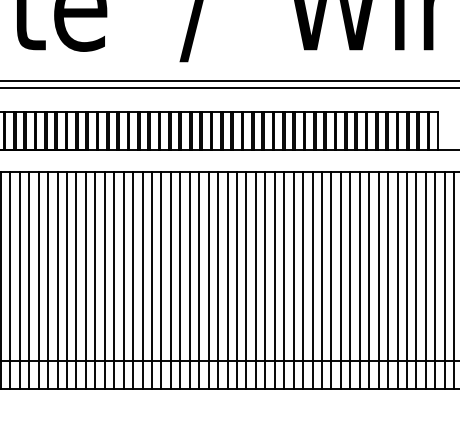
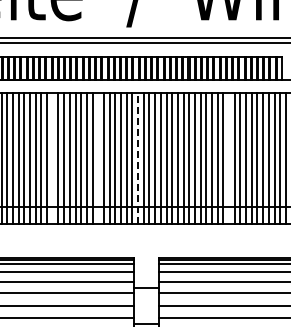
line: (57, 279) -> (52, 158), removed
line: (133, 279) -> (98, 158), removed
line: (199, 279) -> (138, 158), solid -> dashed
line: (351, 279) -> (229, 158), removed

